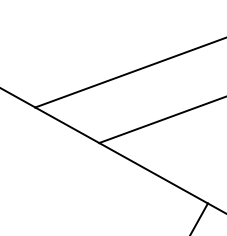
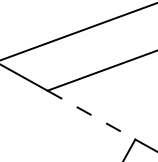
line: (154, 173) -> (92, 115), solid -> dashed

